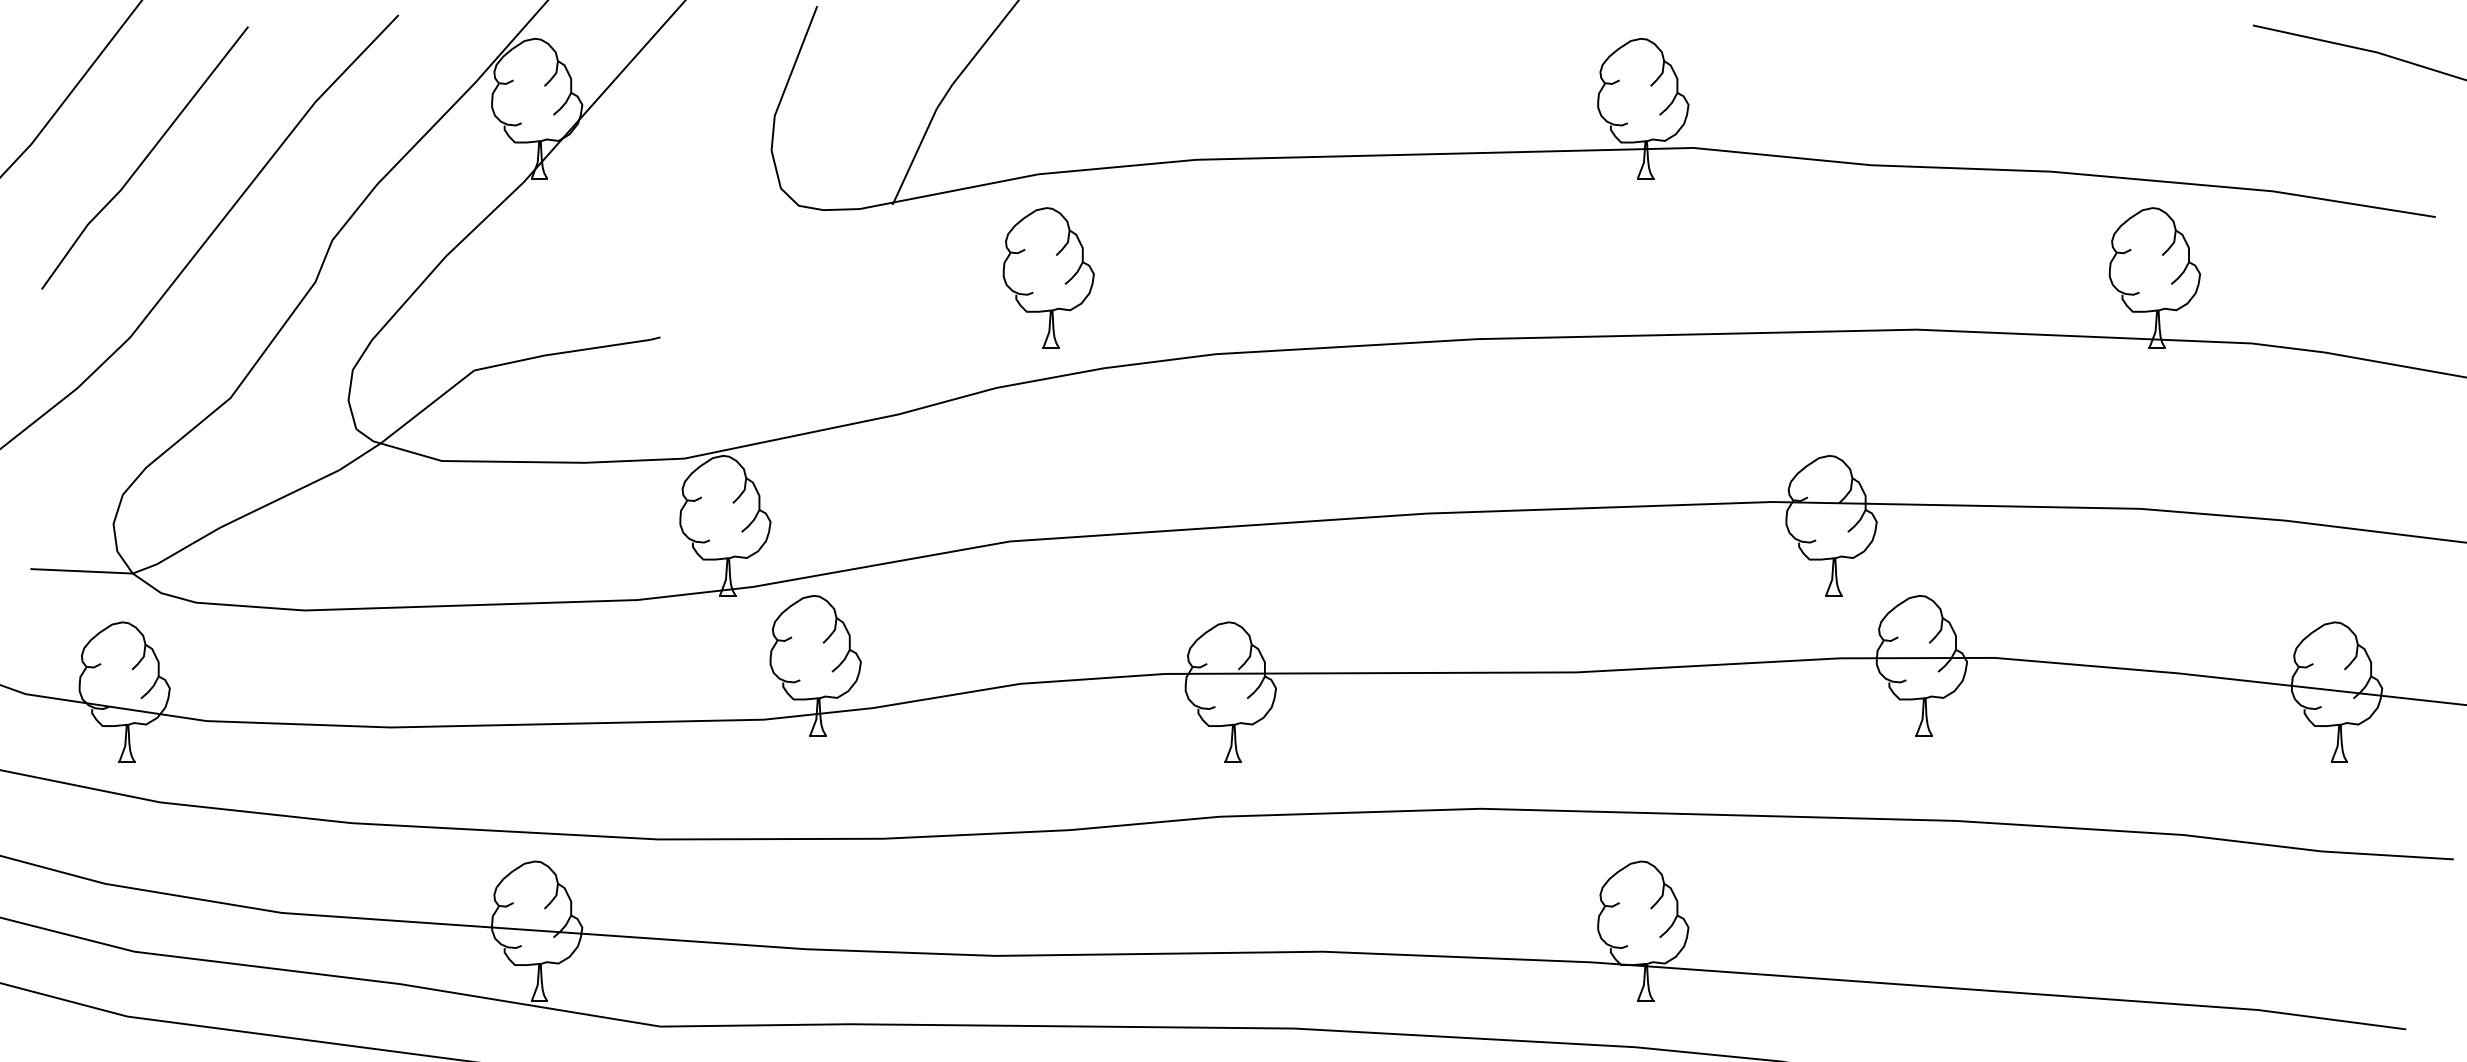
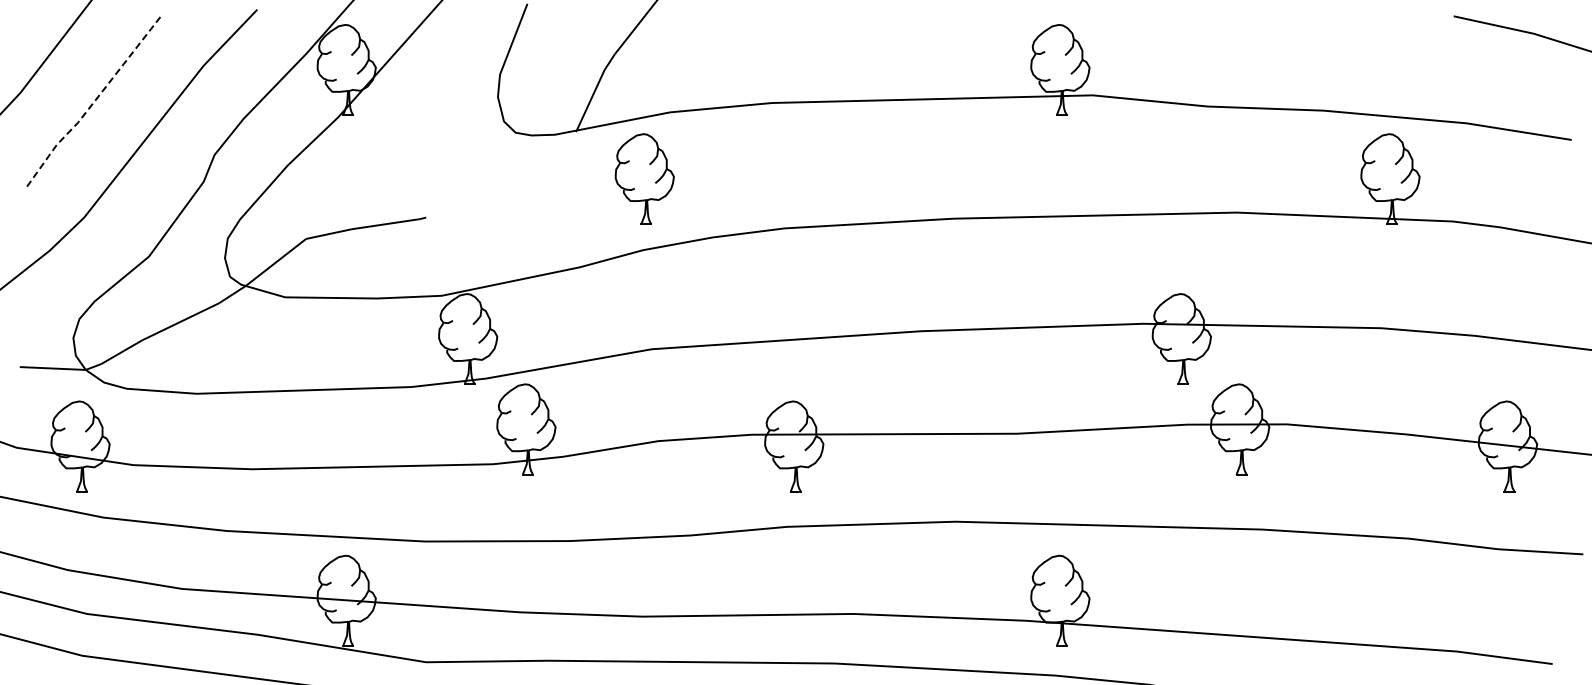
line: (144, 160) -> (93, 103), solid -> dashed
part: (1048, 276) -> (644, 178), moved

